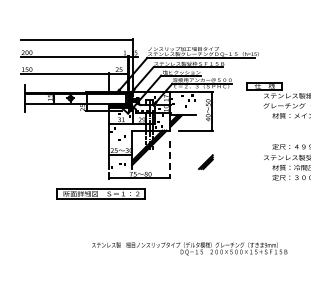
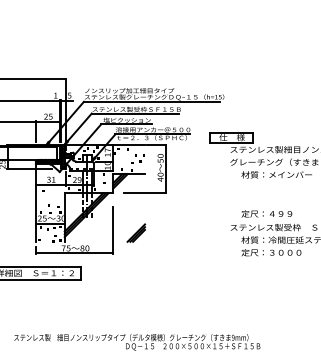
line: (170, 160) -> (113, 231), dashed -> solid
part: (205, 162) -> (135, 233), moved

